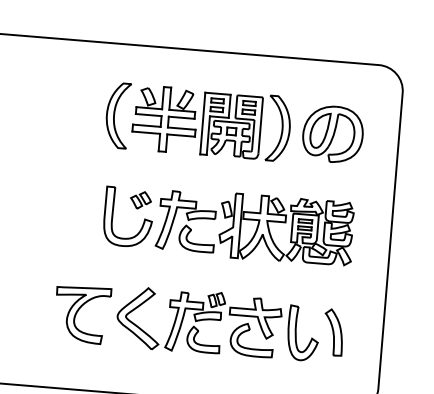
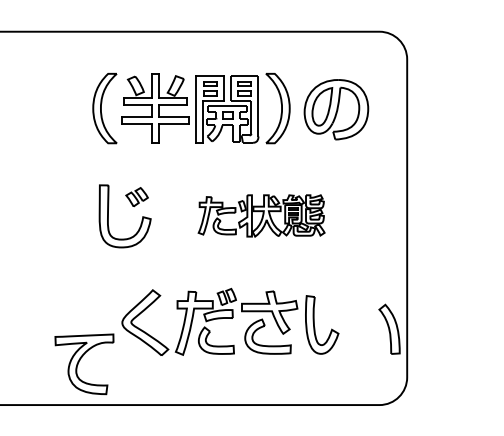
part: (255, 226) -> (261, 215), size x0.6
part: (82, 314) -> (84, 364), moved
part: (333, 331) -> (389, 328), moved

